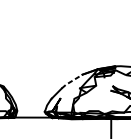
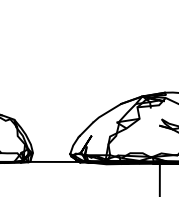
line: (71, 80) -> (106, 112), dashed -> solid

